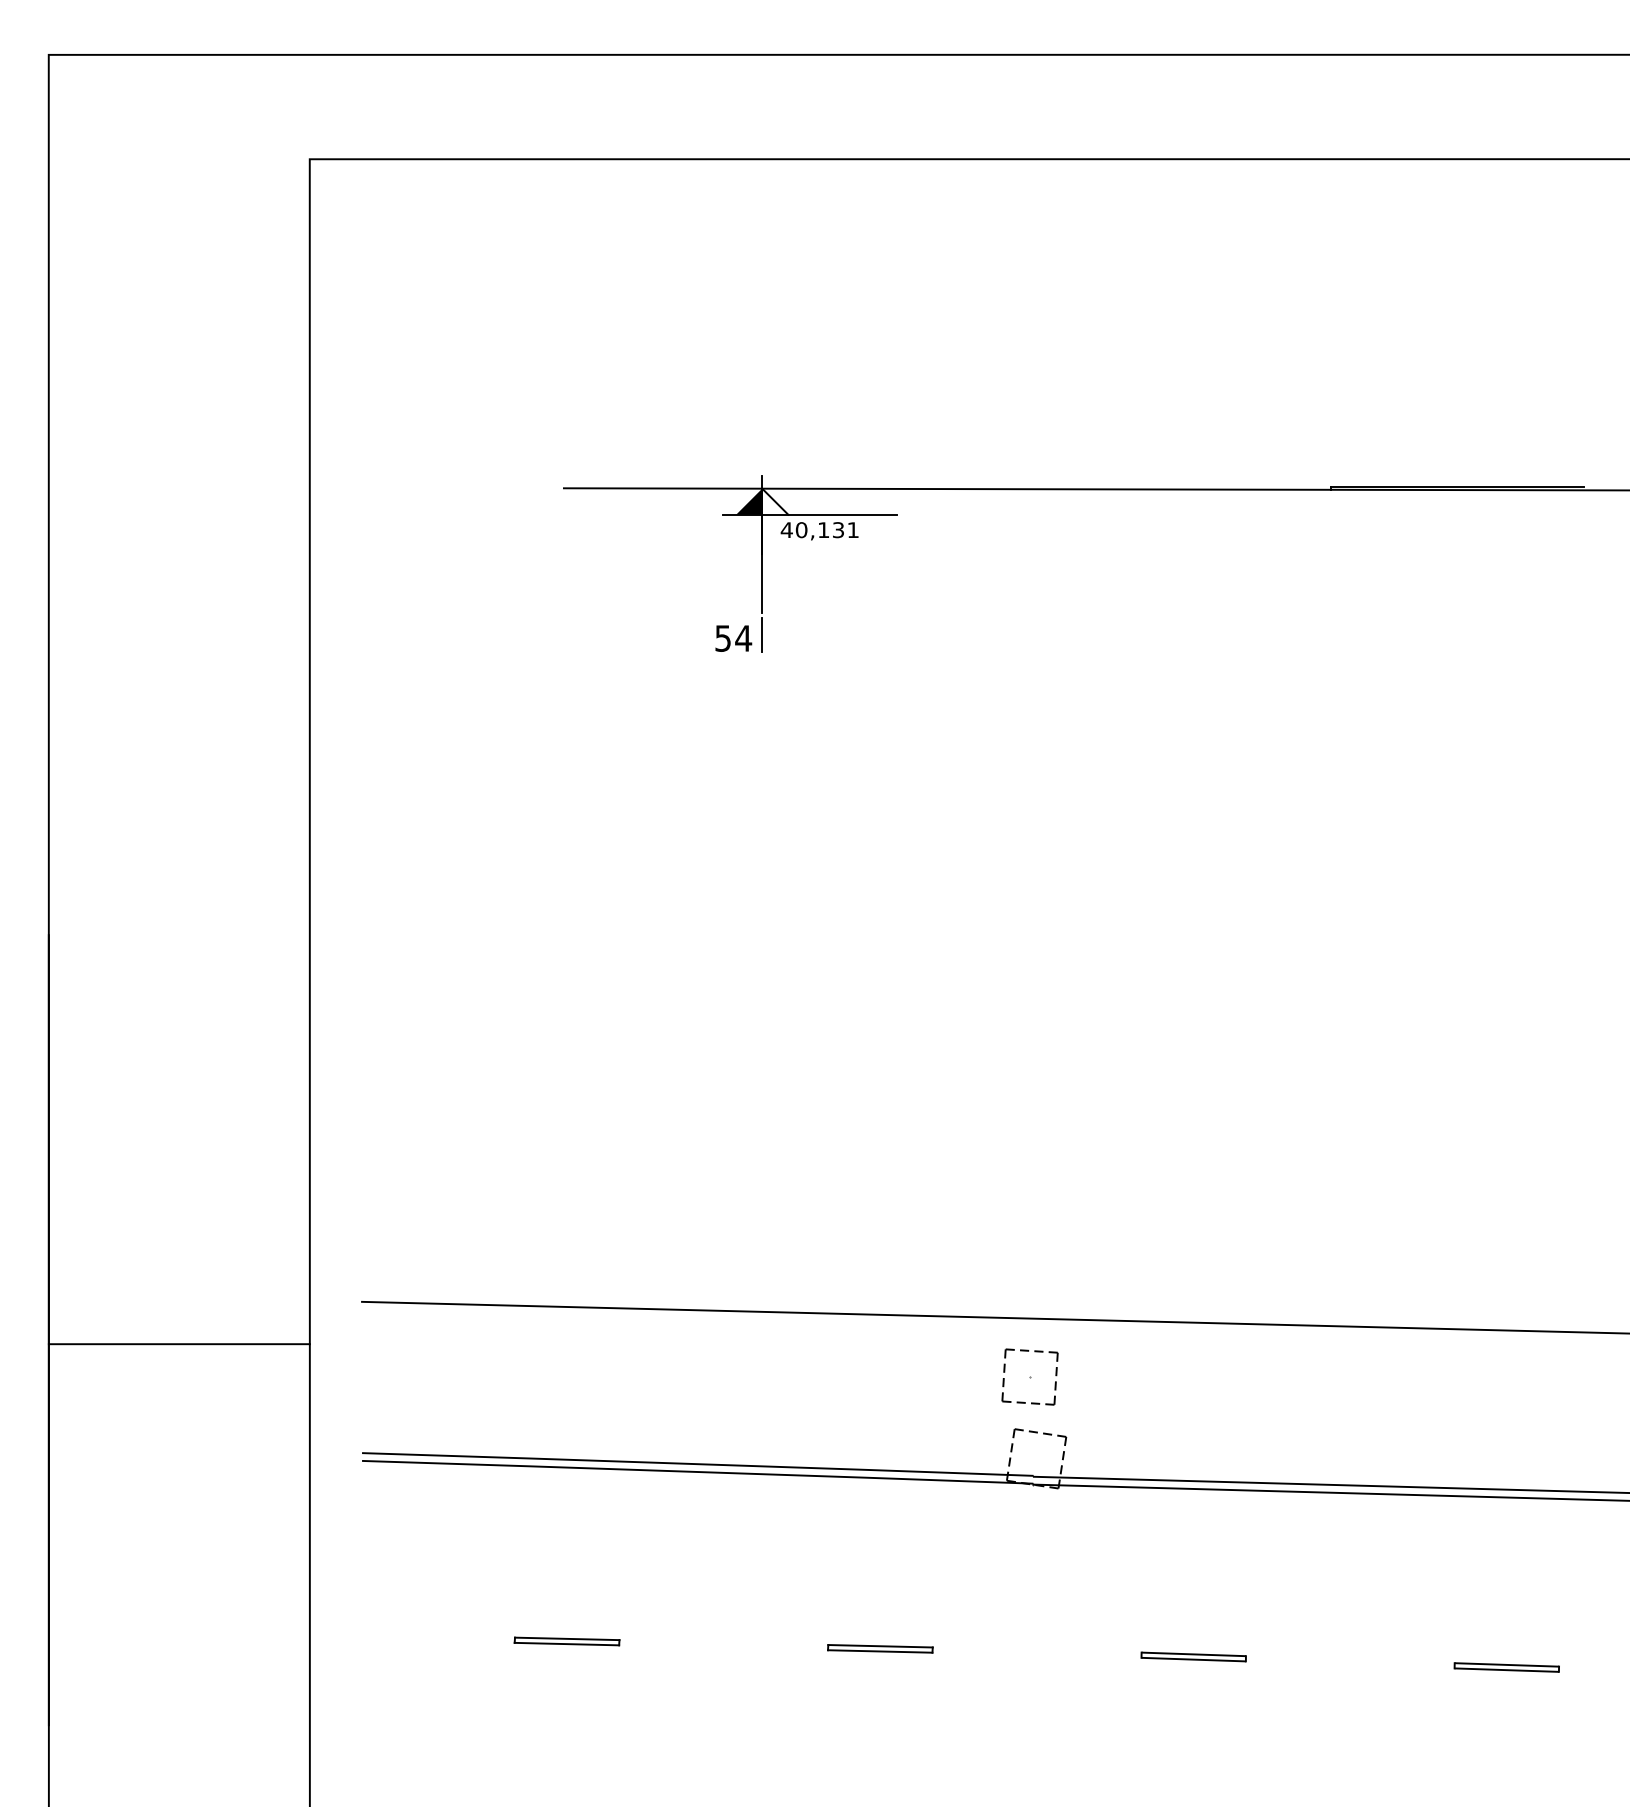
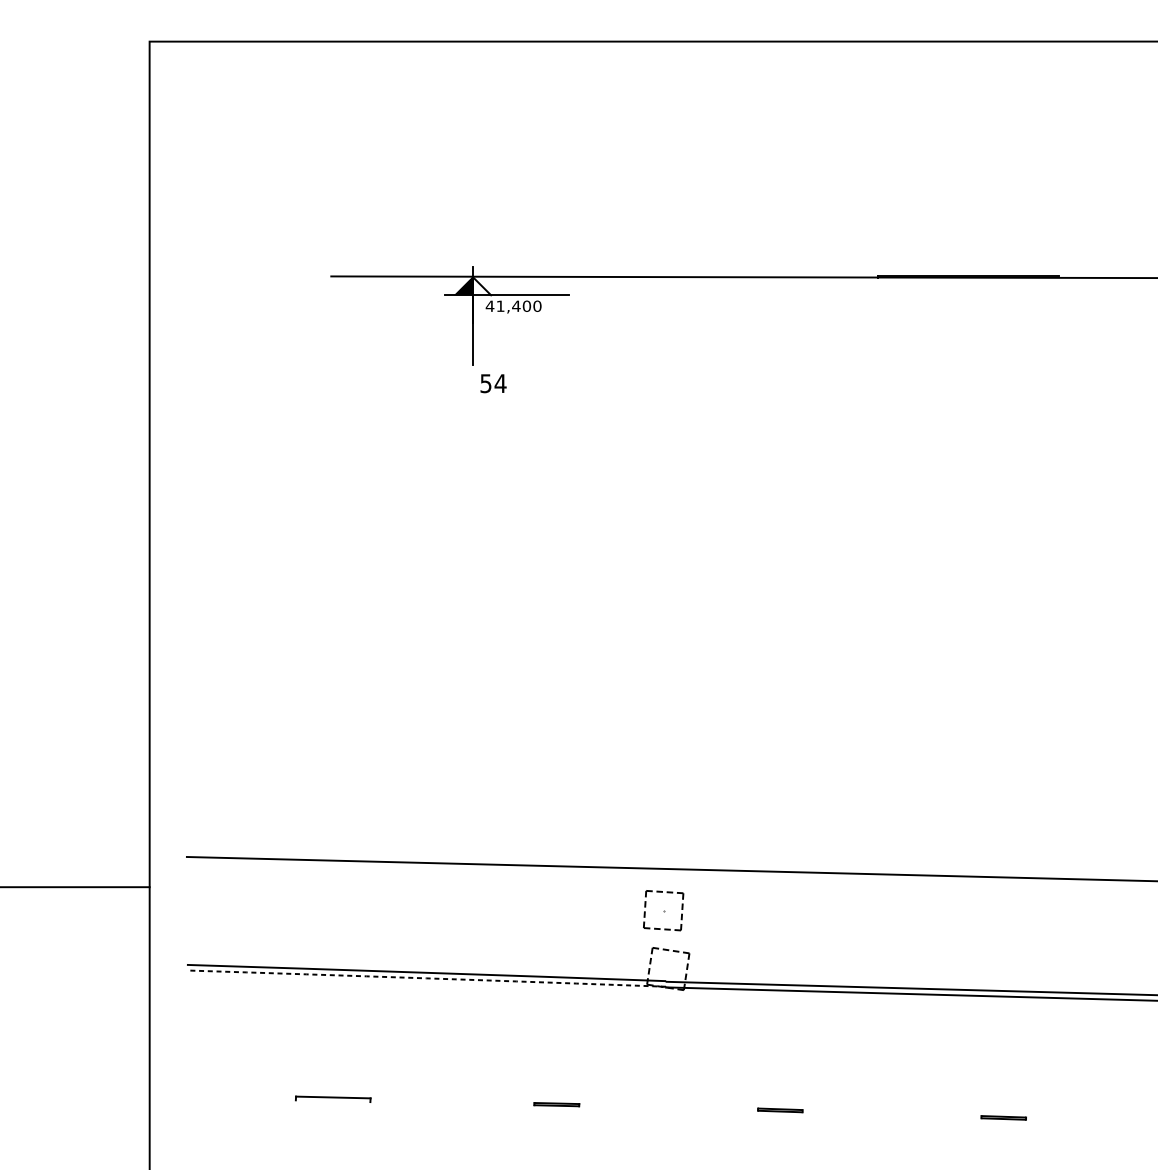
text: (827, 530) -> (519, 306), 40,131 -> 41,400
line: (762, 634) -> (472, 380), removed
text: (733, 638) -> (493, 383), moved
arc: (697, 1471) -> (426, 978), solid -> dashed
line: (566, 1643) -> (332, 1100), removed
part: (880, 1648) -> (556, 1104), size x0.6
part: (1193, 1656) -> (780, 1110), size x0.6
part: (1506, 1667) -> (1003, 1117), size x0.6

